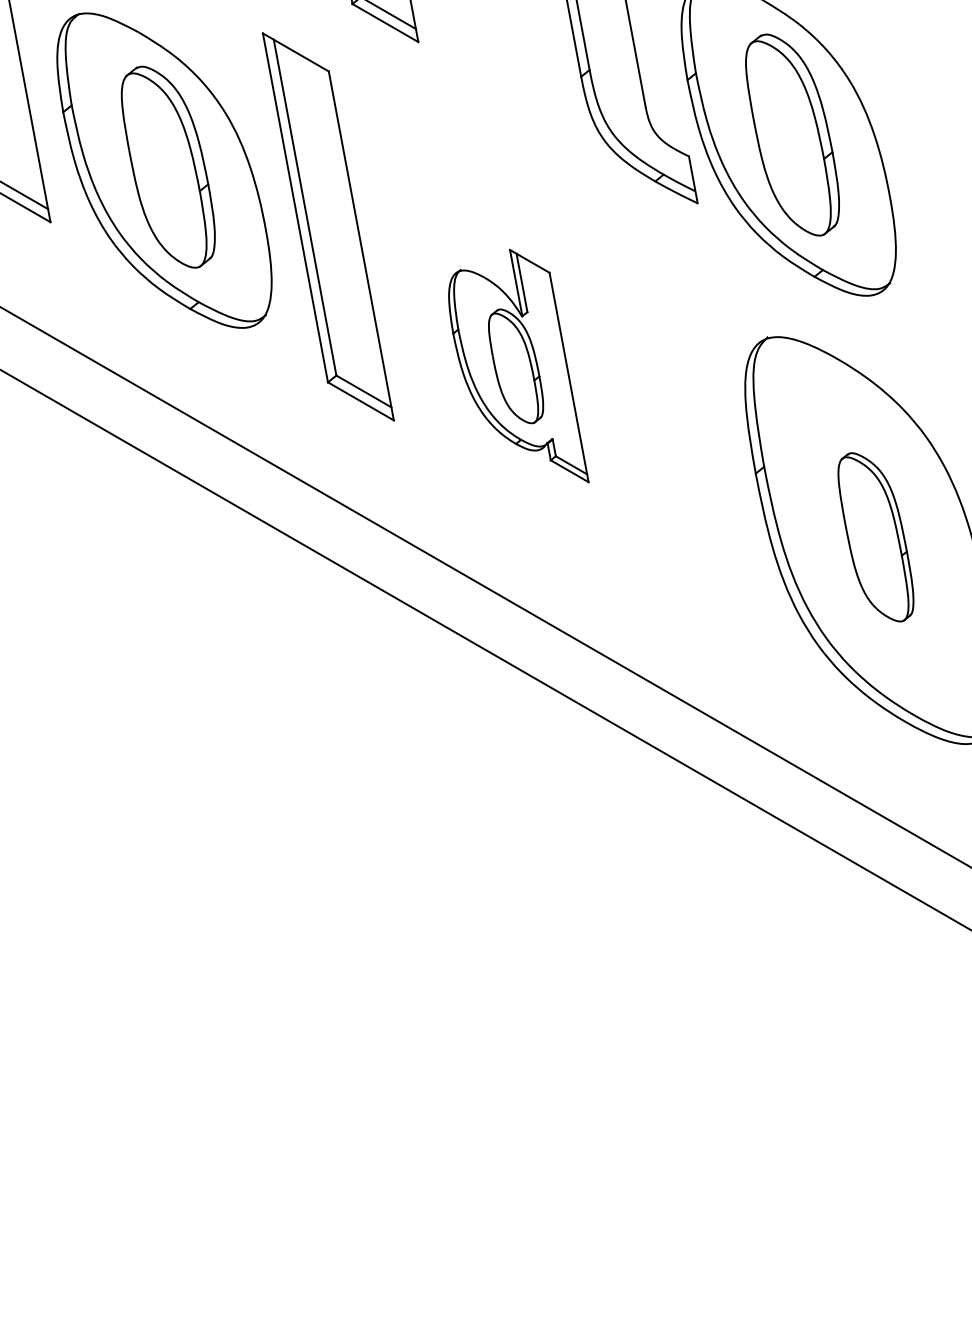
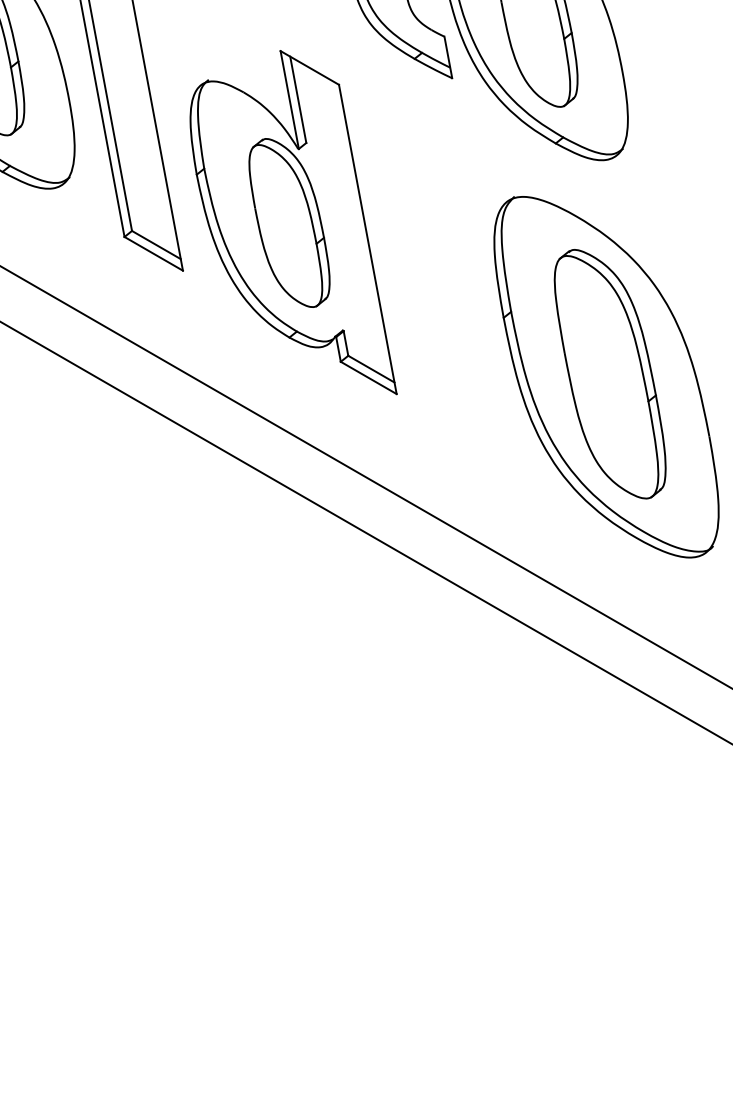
part: (518, 365) -> (293, 222), size x1.67
part: (875, 537) -> (609, 374), size x1.67

